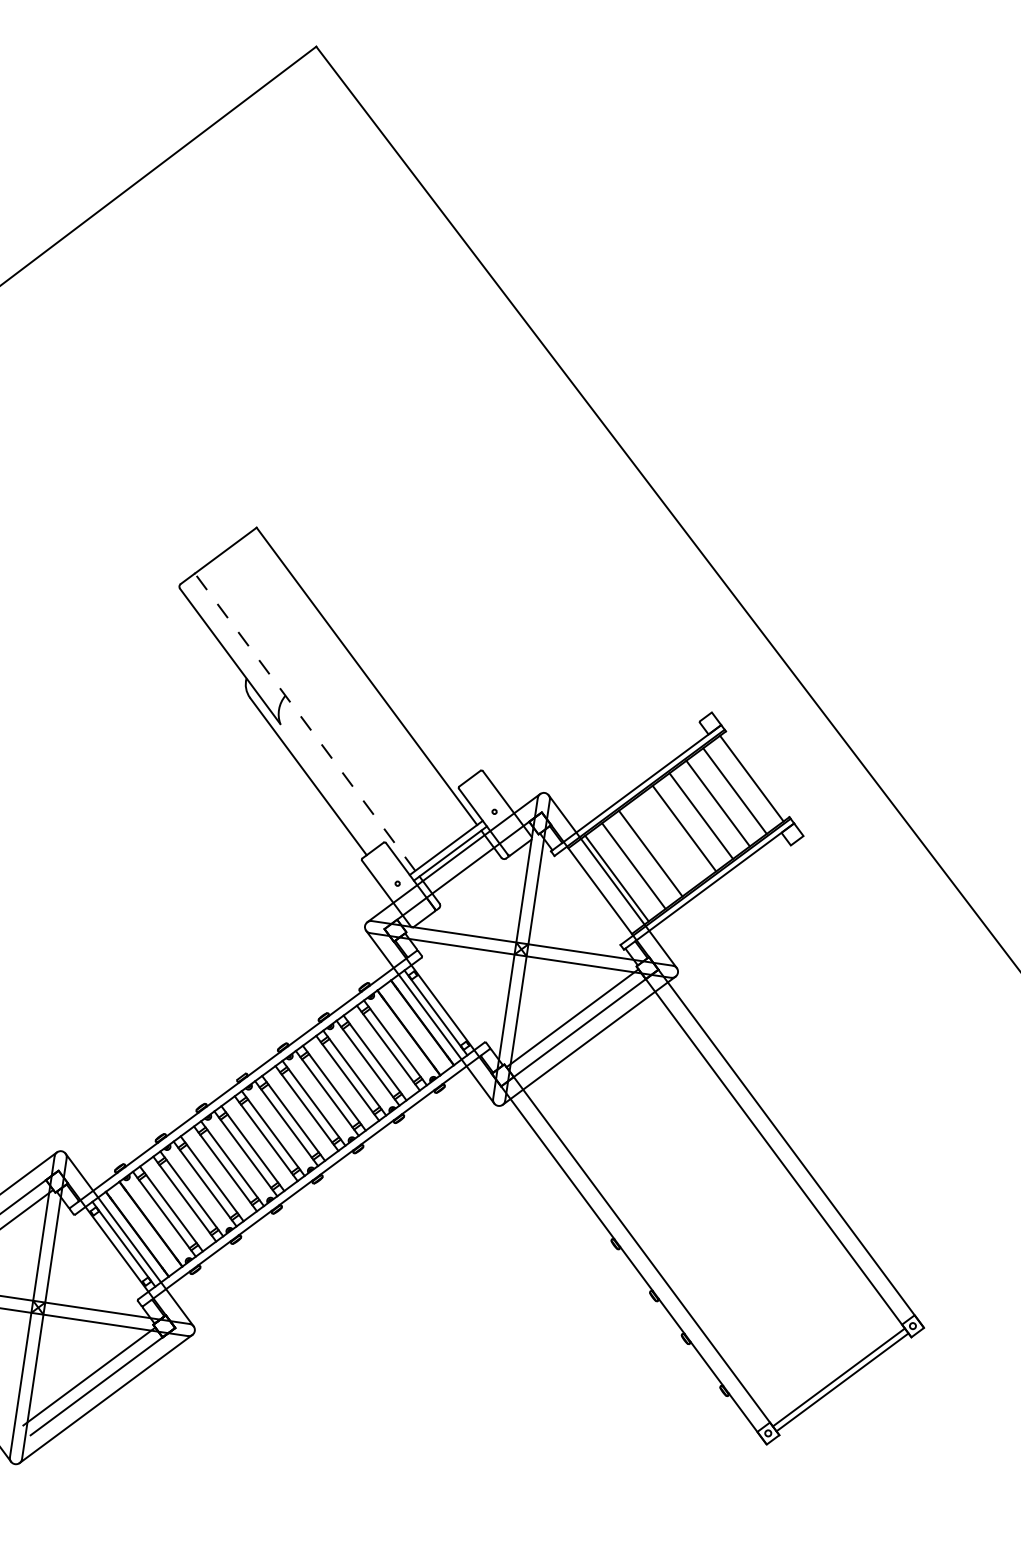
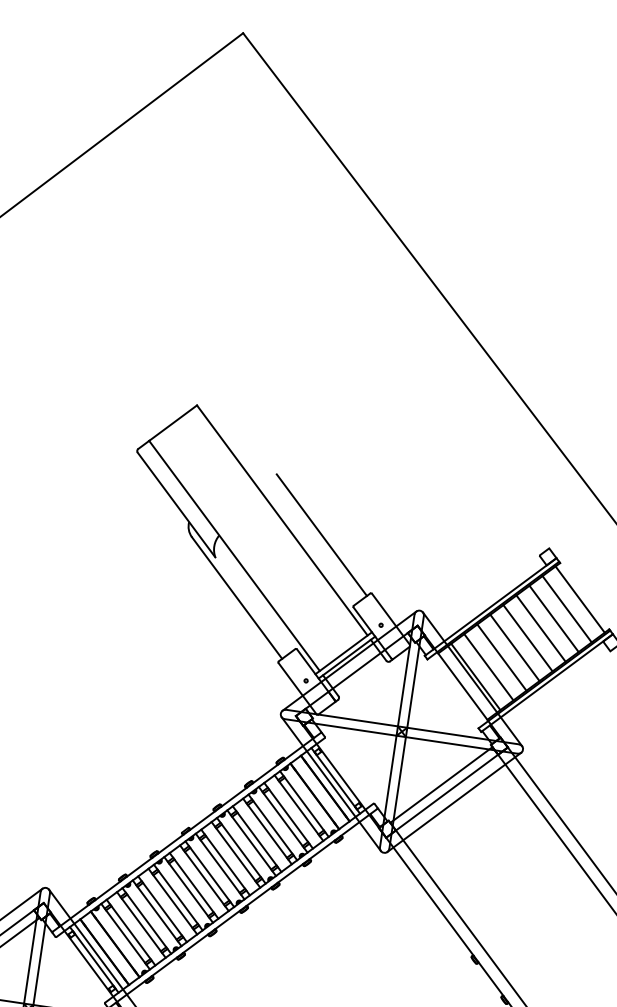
line: (417, 694) -> (321, 534), added
line: (304, 721) -> (234, 555), dashed -> solid
line: (667, 840) -> (514, 647), added

